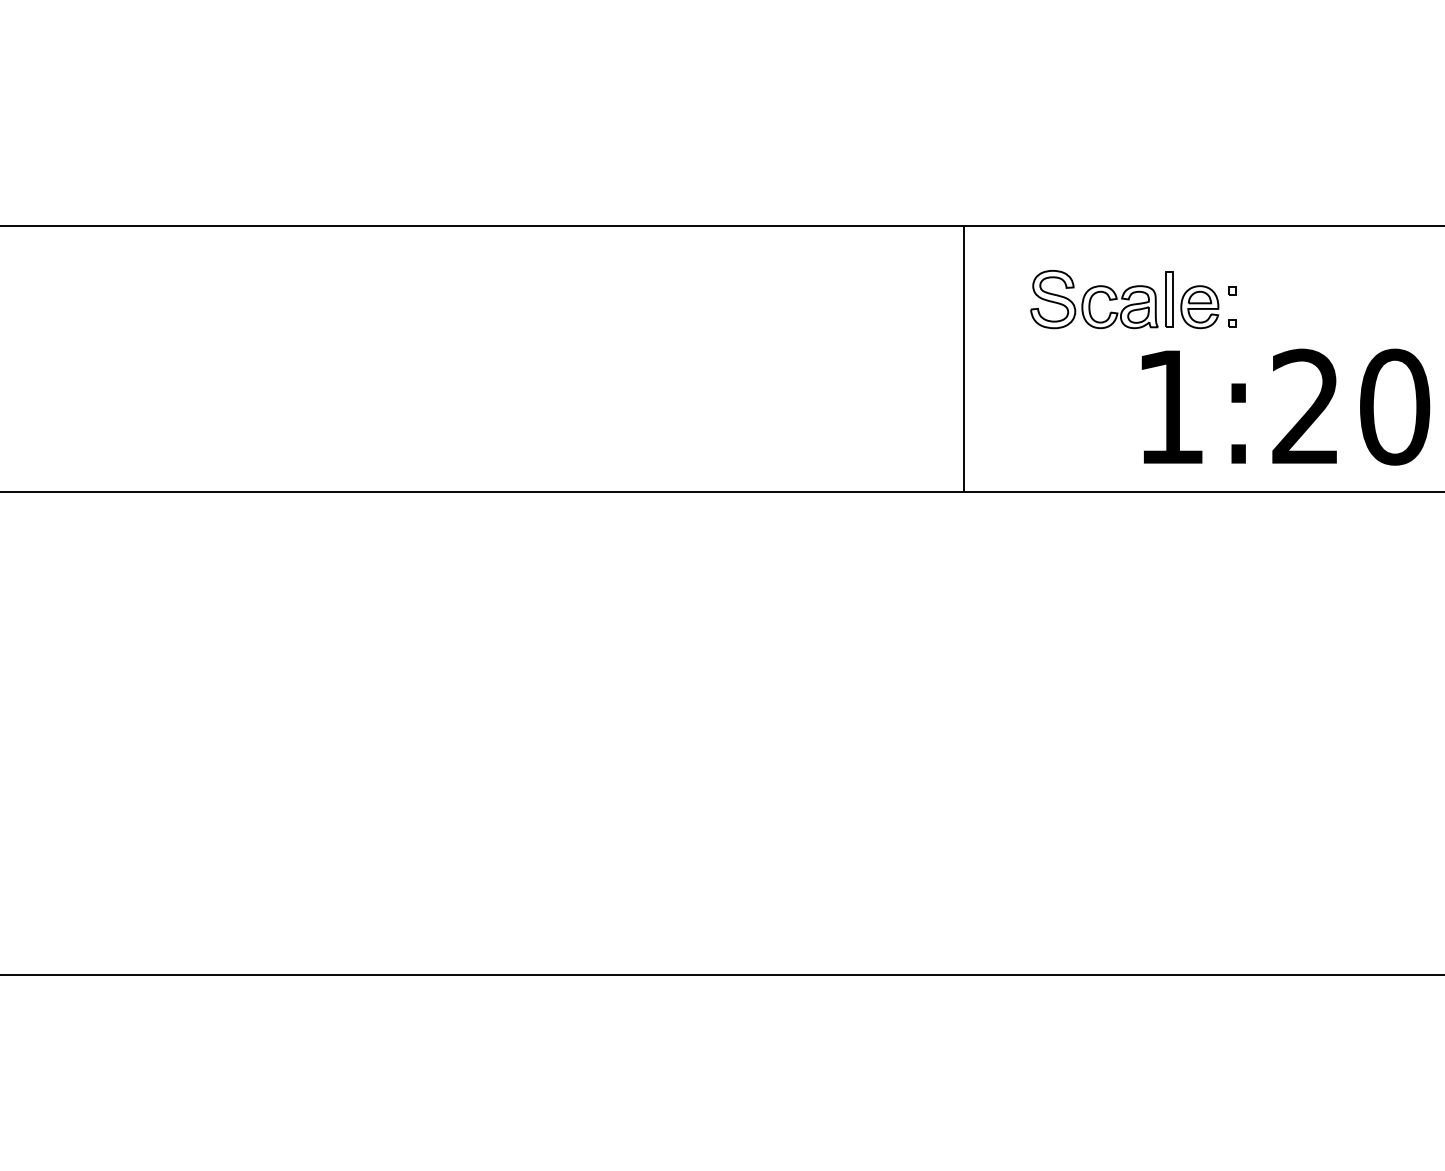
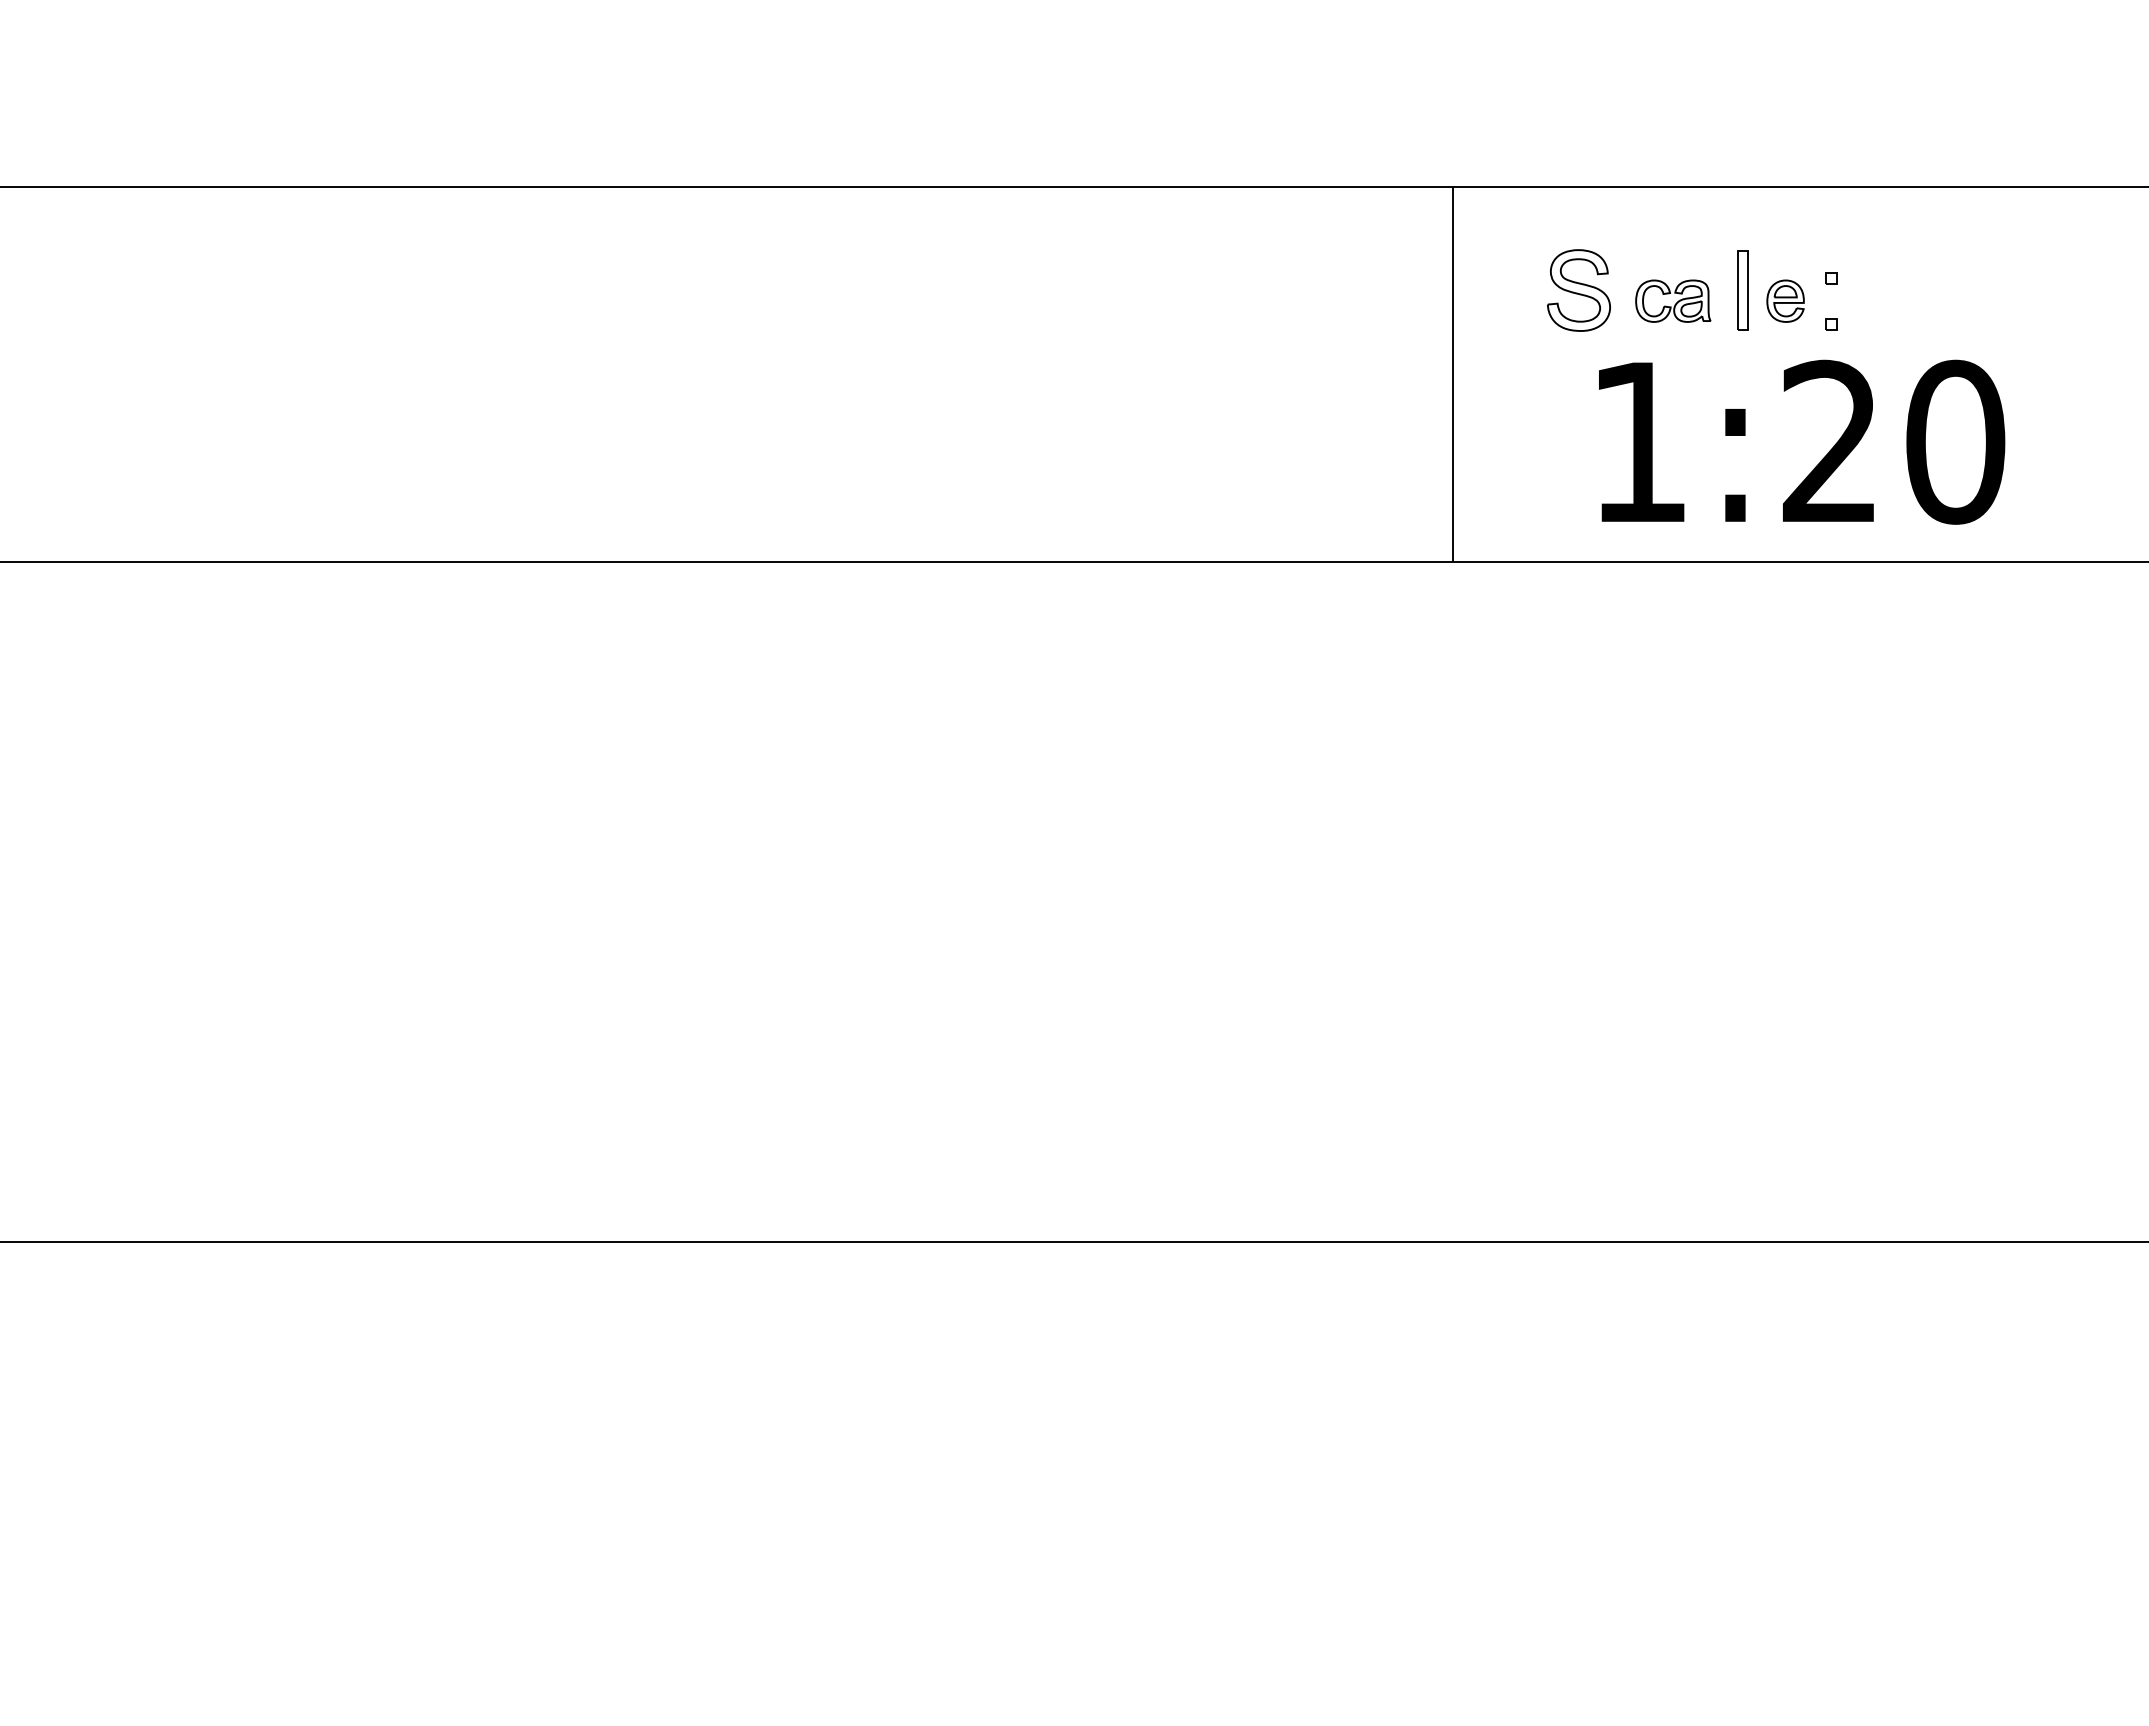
part: (1120, 306) -> (1673, 300), size x0.7
part: (1199, 306) -> (1785, 300), size x0.7
text: (1286, 406) -> (1802, 441), moved

